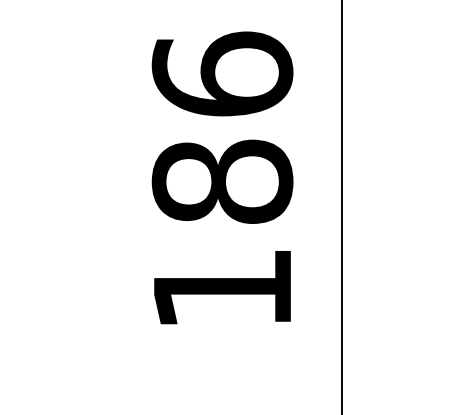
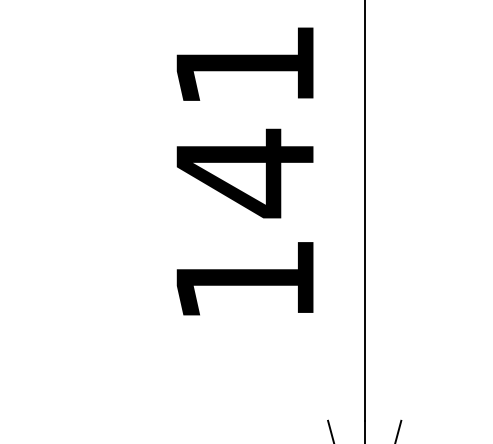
text: (222, 129) -> (245, 120), 186 -> 141

